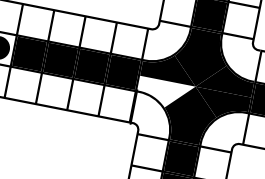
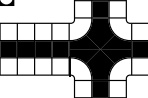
fill: (164, 94) -> (84, 56), added

